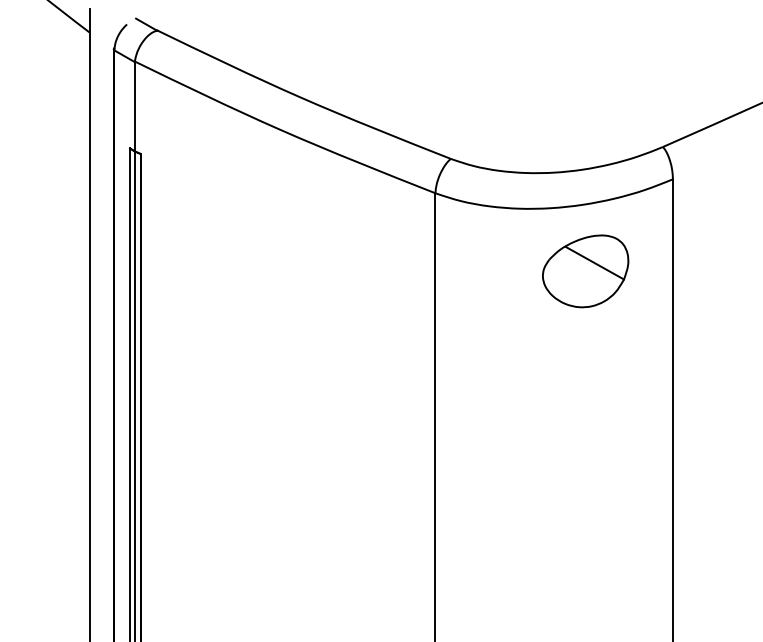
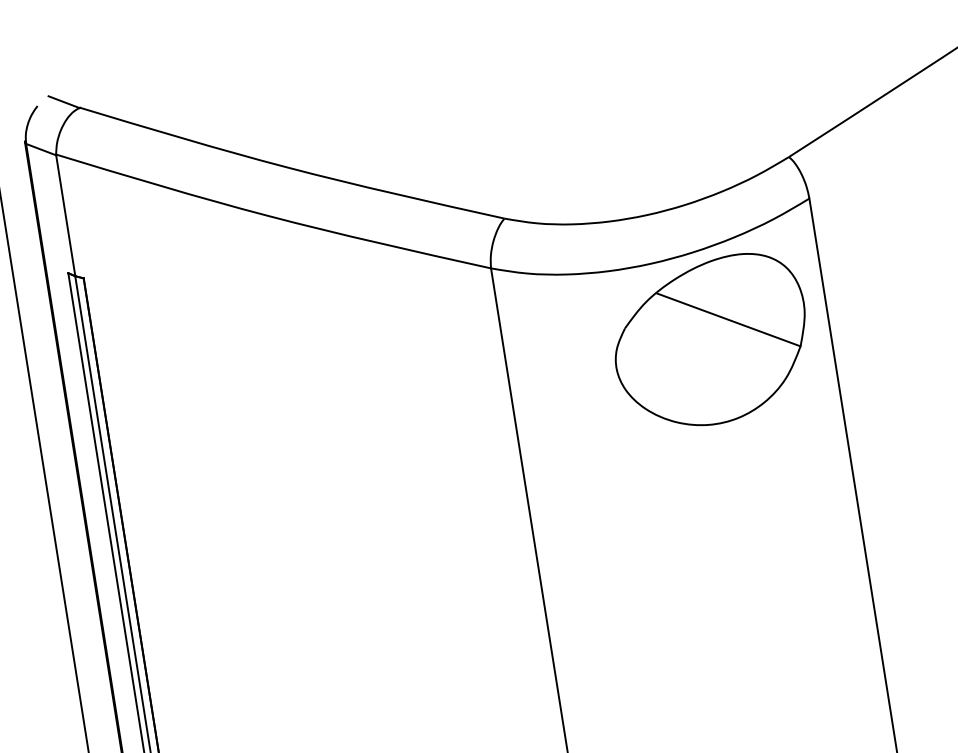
part: (585, 271) -> (710, 342), size x1.67

